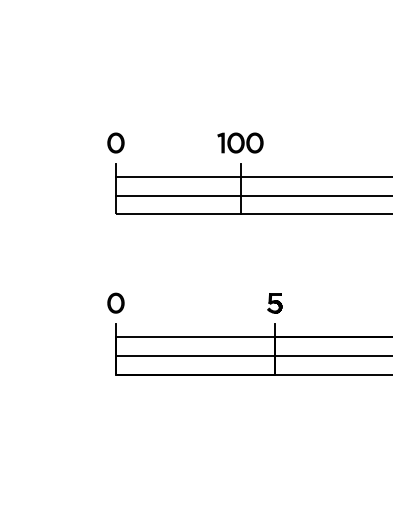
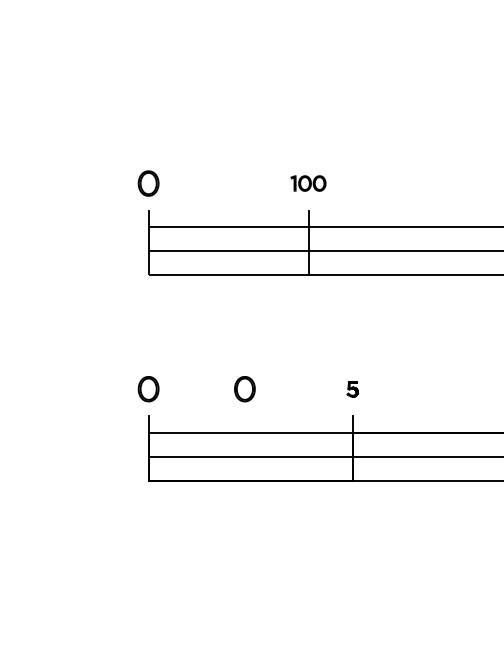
part: (240, 142) -> (308, 182), size x0.6
part: (190, 302) -> (244, 388), added
part: (274, 303) -> (352, 389), size x0.6

